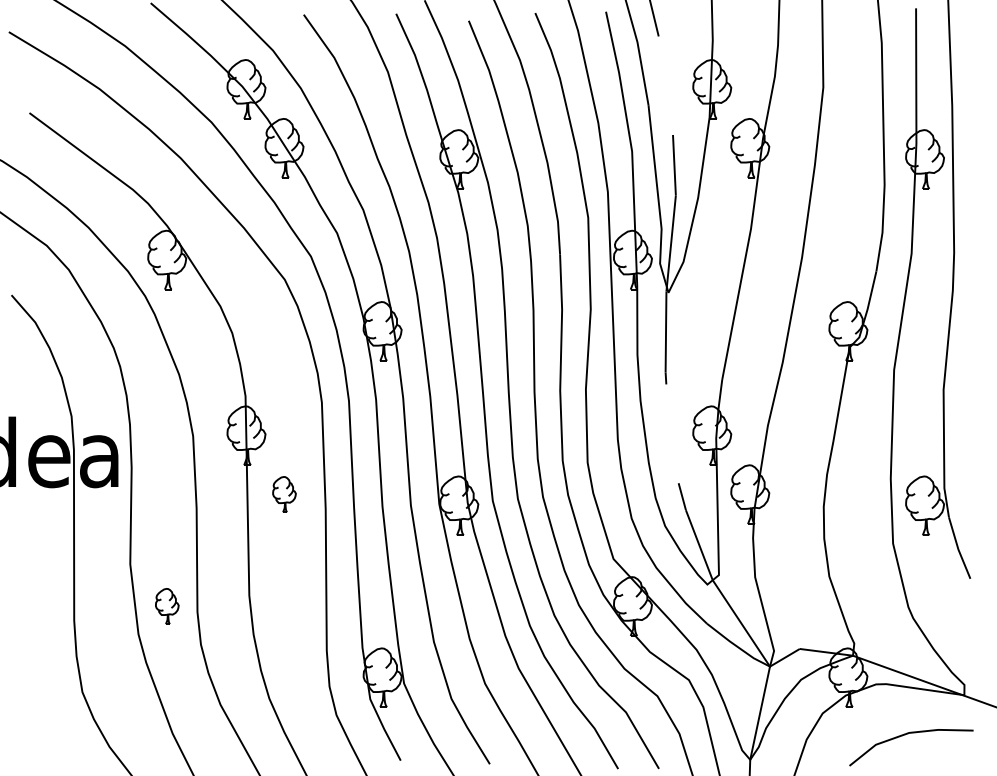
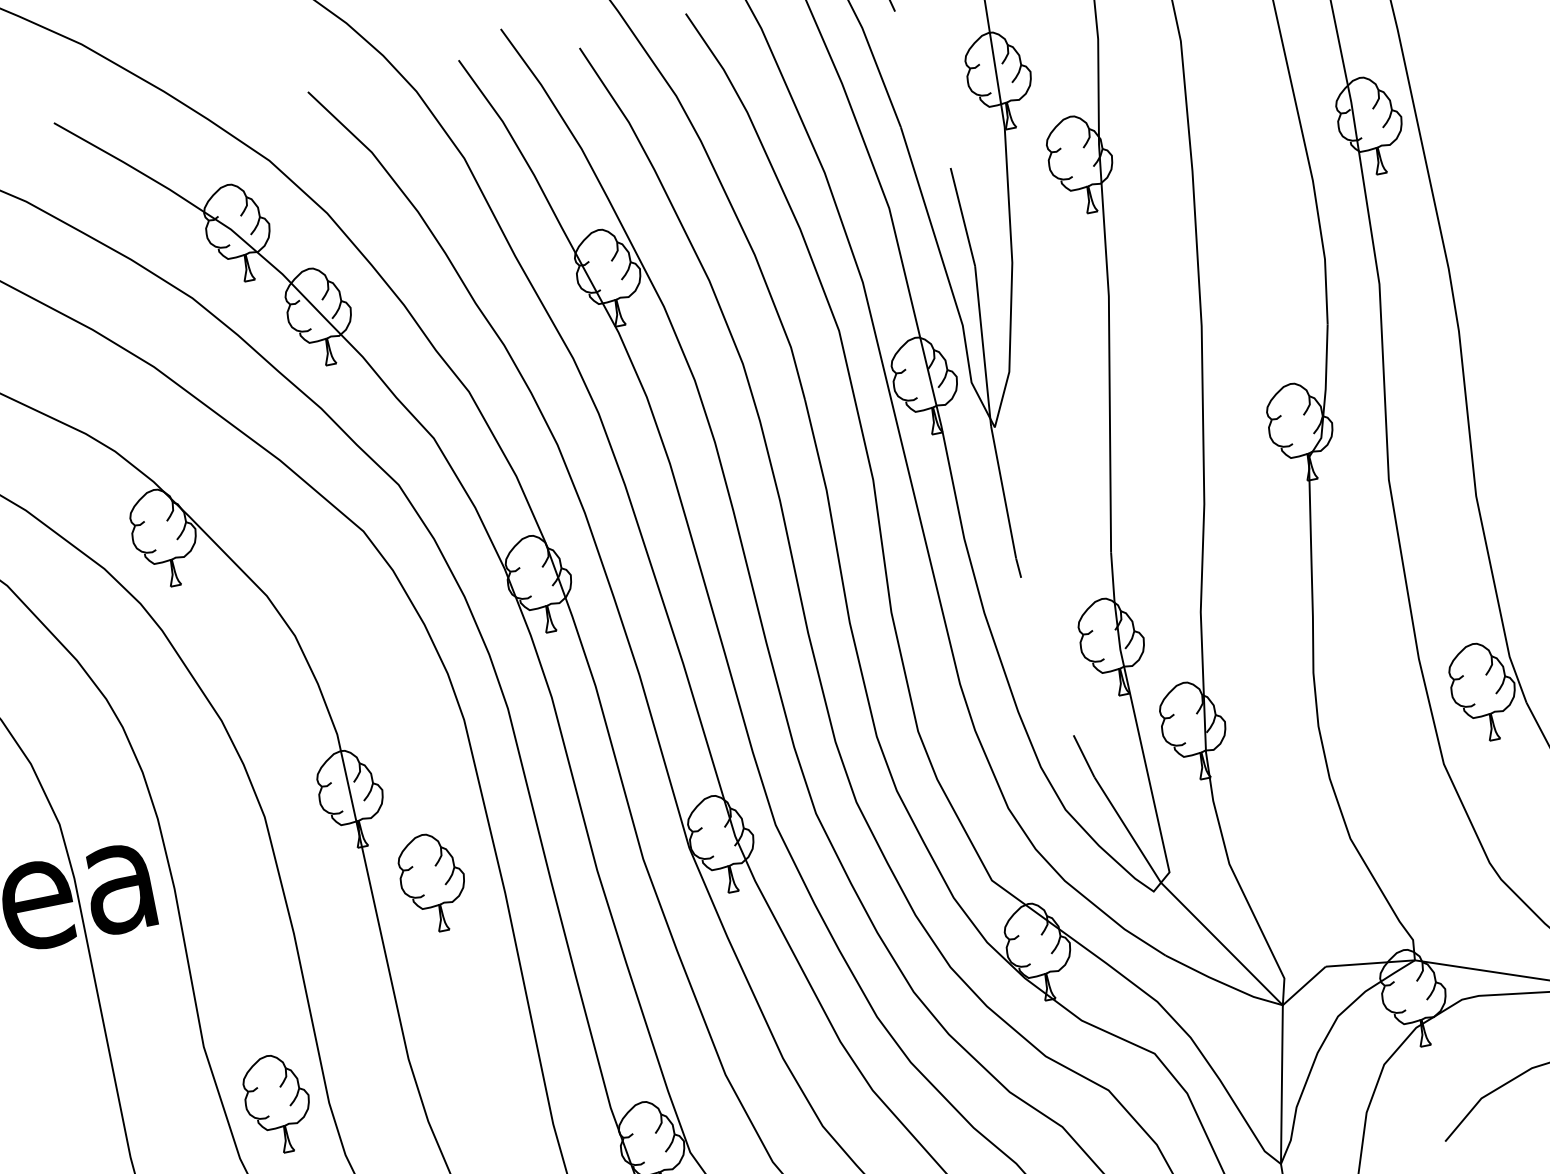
part: (284, 494) -> (433, 882), size x1.67
part: (167, 606) -> (278, 1103), size x1.67

